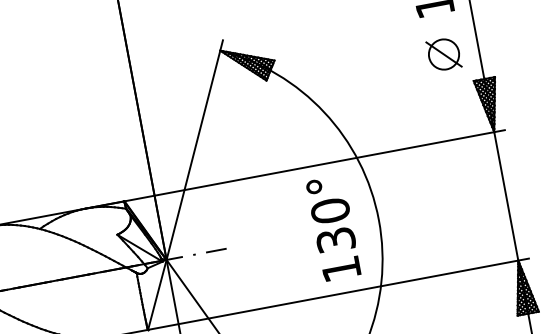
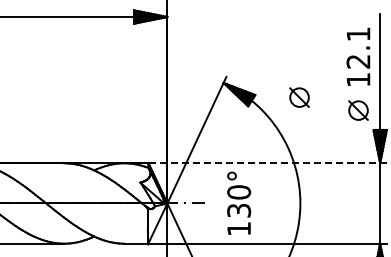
part: (345, 51) -> (299, 97), added
line: (314, 166) -> (267, 163), solid -> dashed
text: (334, 226) -> (239, 202), moved

